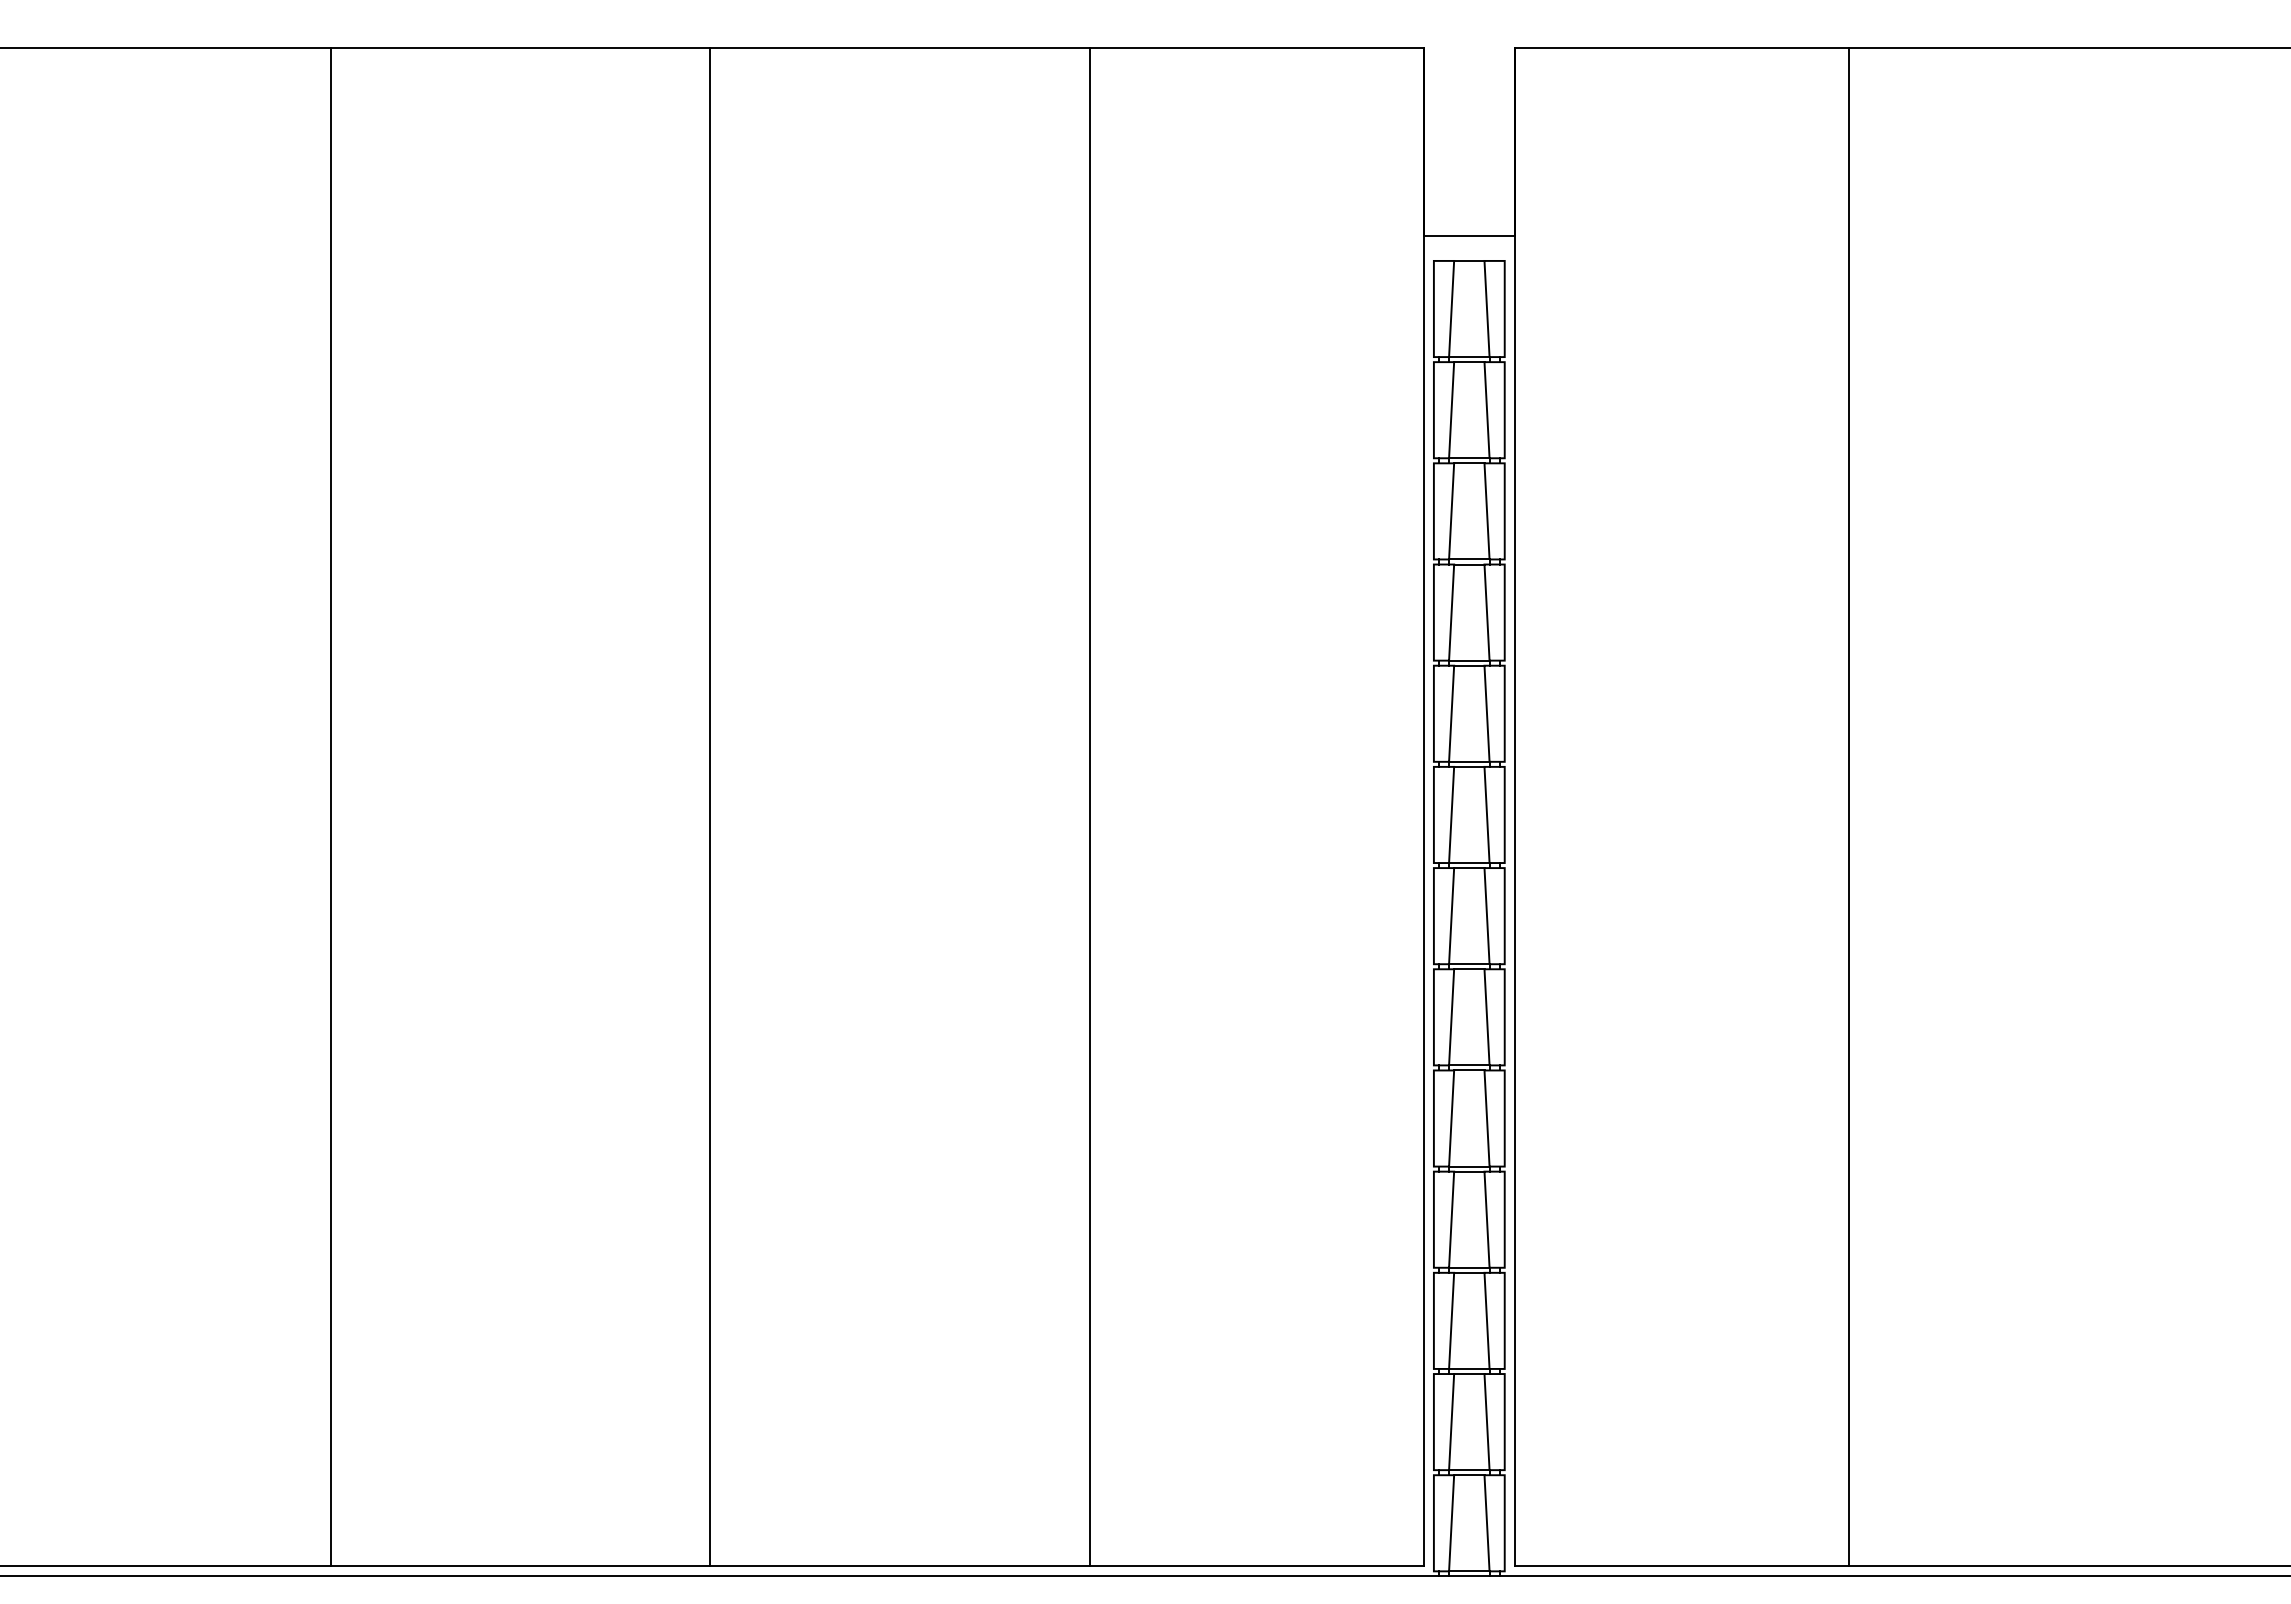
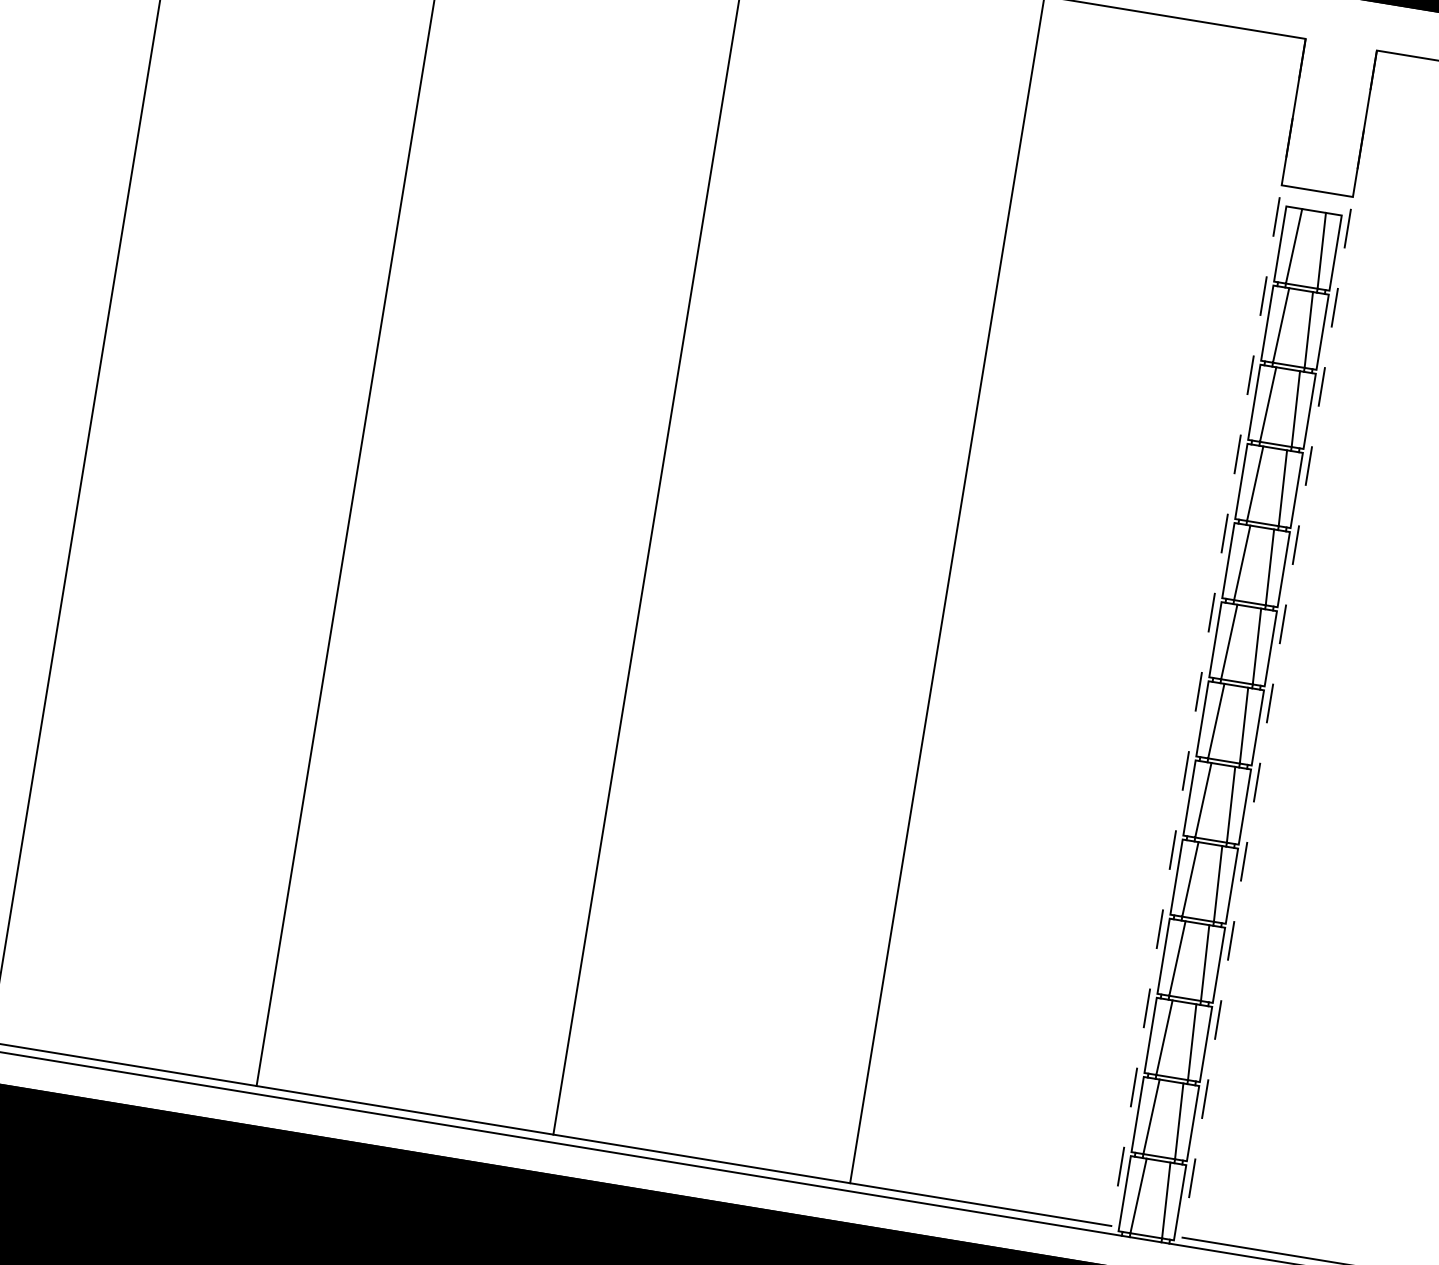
line: (1423, 807) -> (1208, 632), solid -> dashed
line: (1514, 807) -> (1279, 644), solid -> dashed

